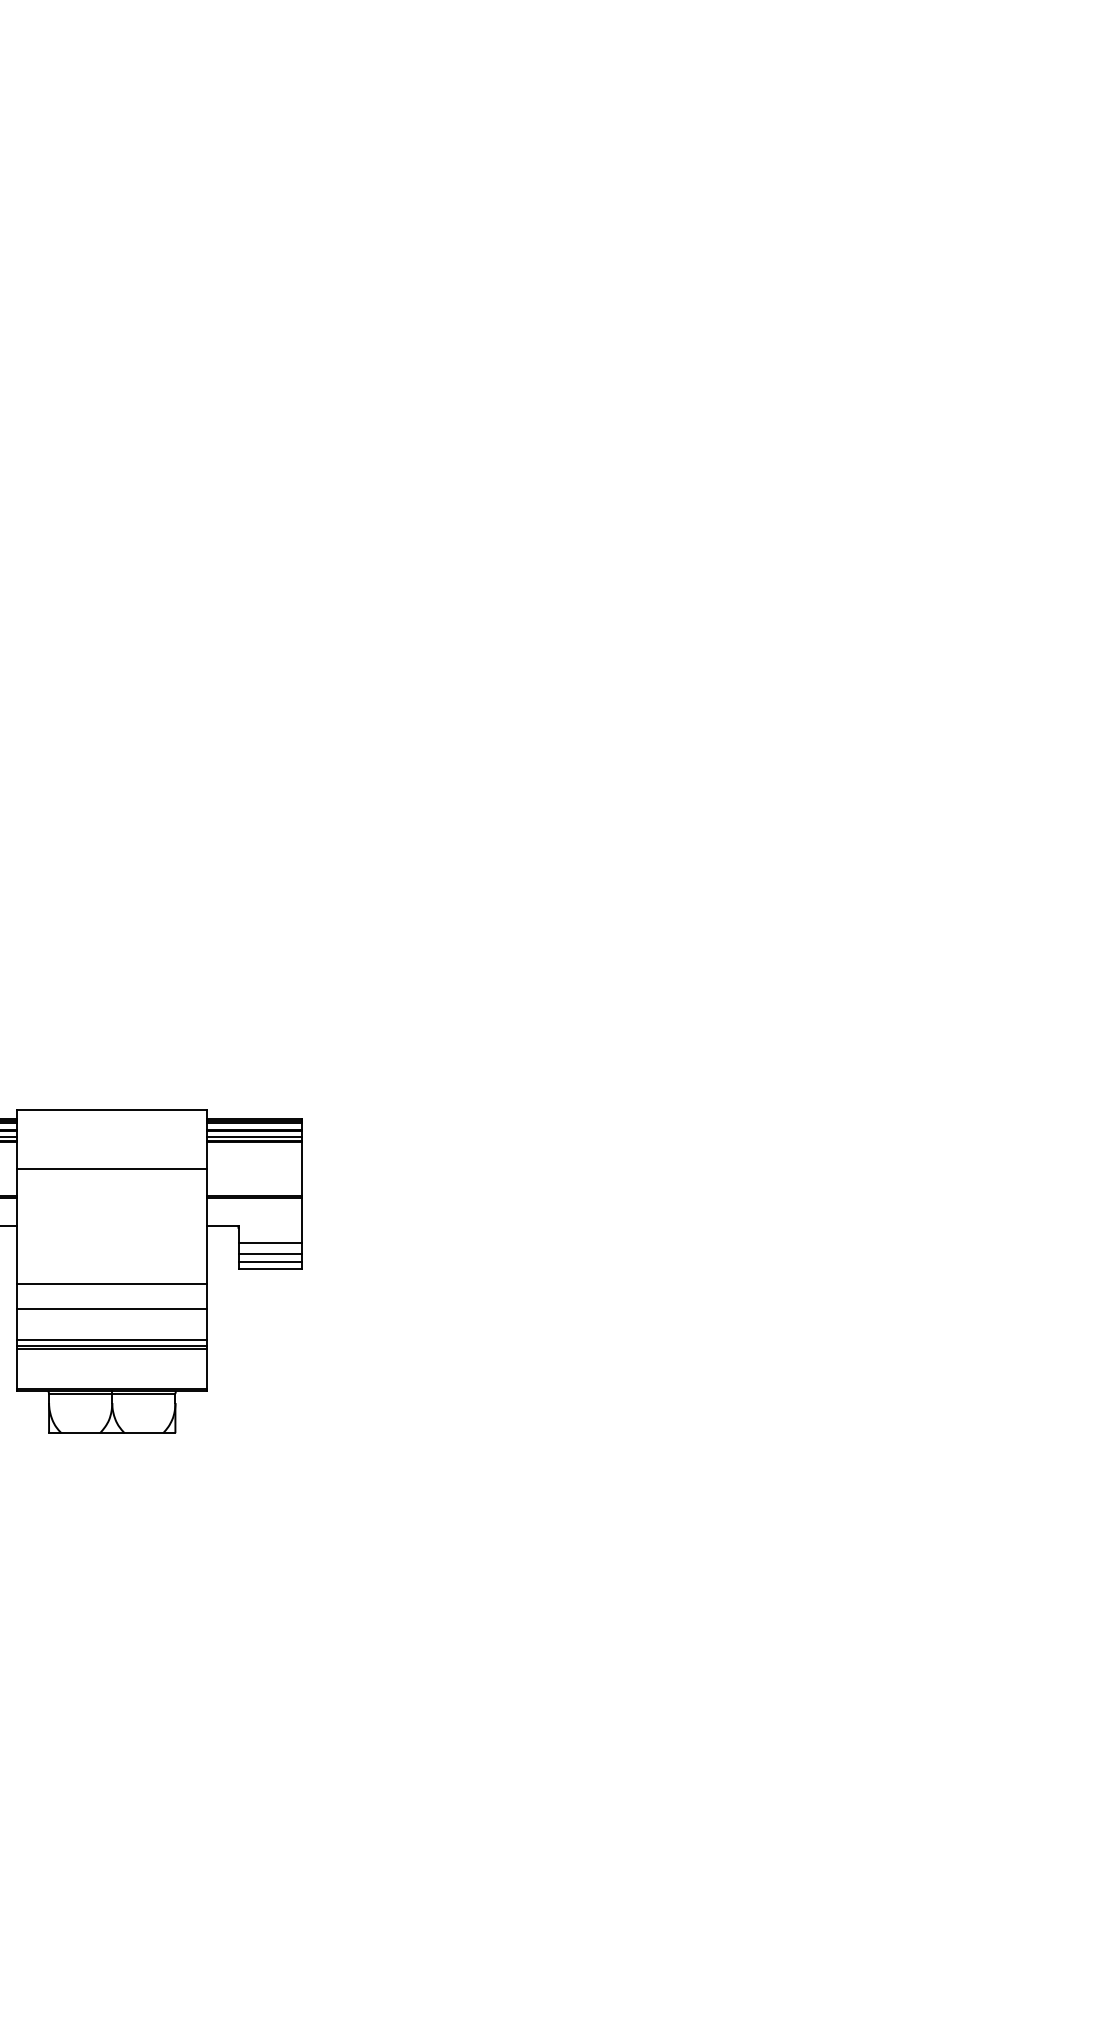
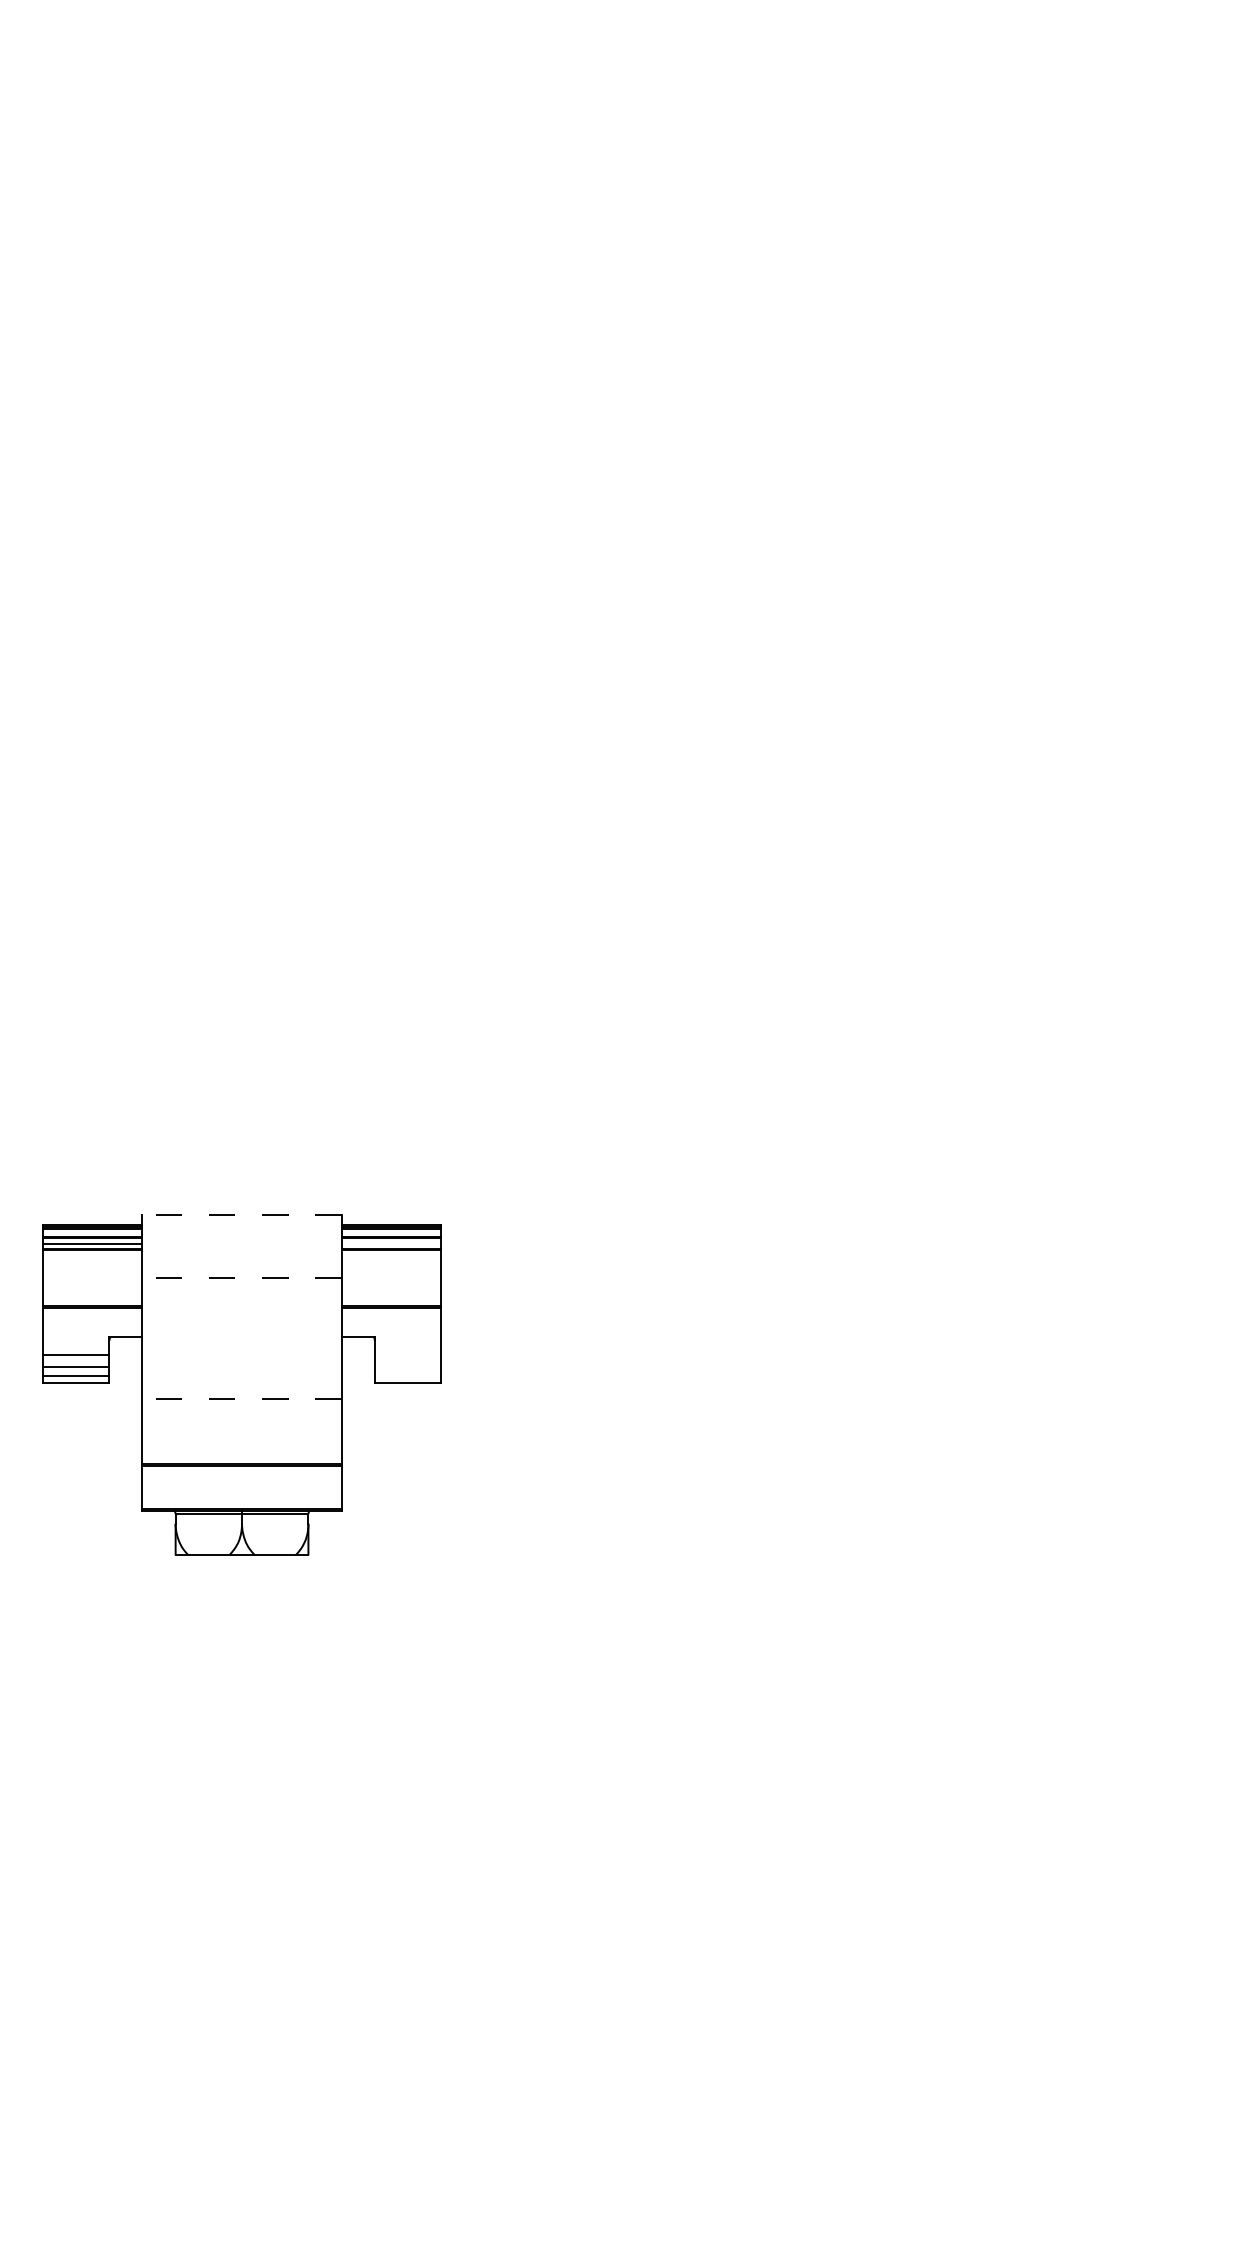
line: (112, 1109) -> (242, 1215), solid -> dashed
line: (254, 1136) -> (391, 1243), removed
line: (112, 1168) -> (242, 1277), solid -> dashed
line: (269, 1242) -> (407, 1355), removed
line: (269, 1254) -> (407, 1367), removed
line: (269, 1261) -> (407, 1375), removed
line: (112, 1283) -> (242, 1398), solid -> dashed
line: (111, 1309) -> (241, 1425), removed
line: (111, 1340) -> (241, 1457), removed

